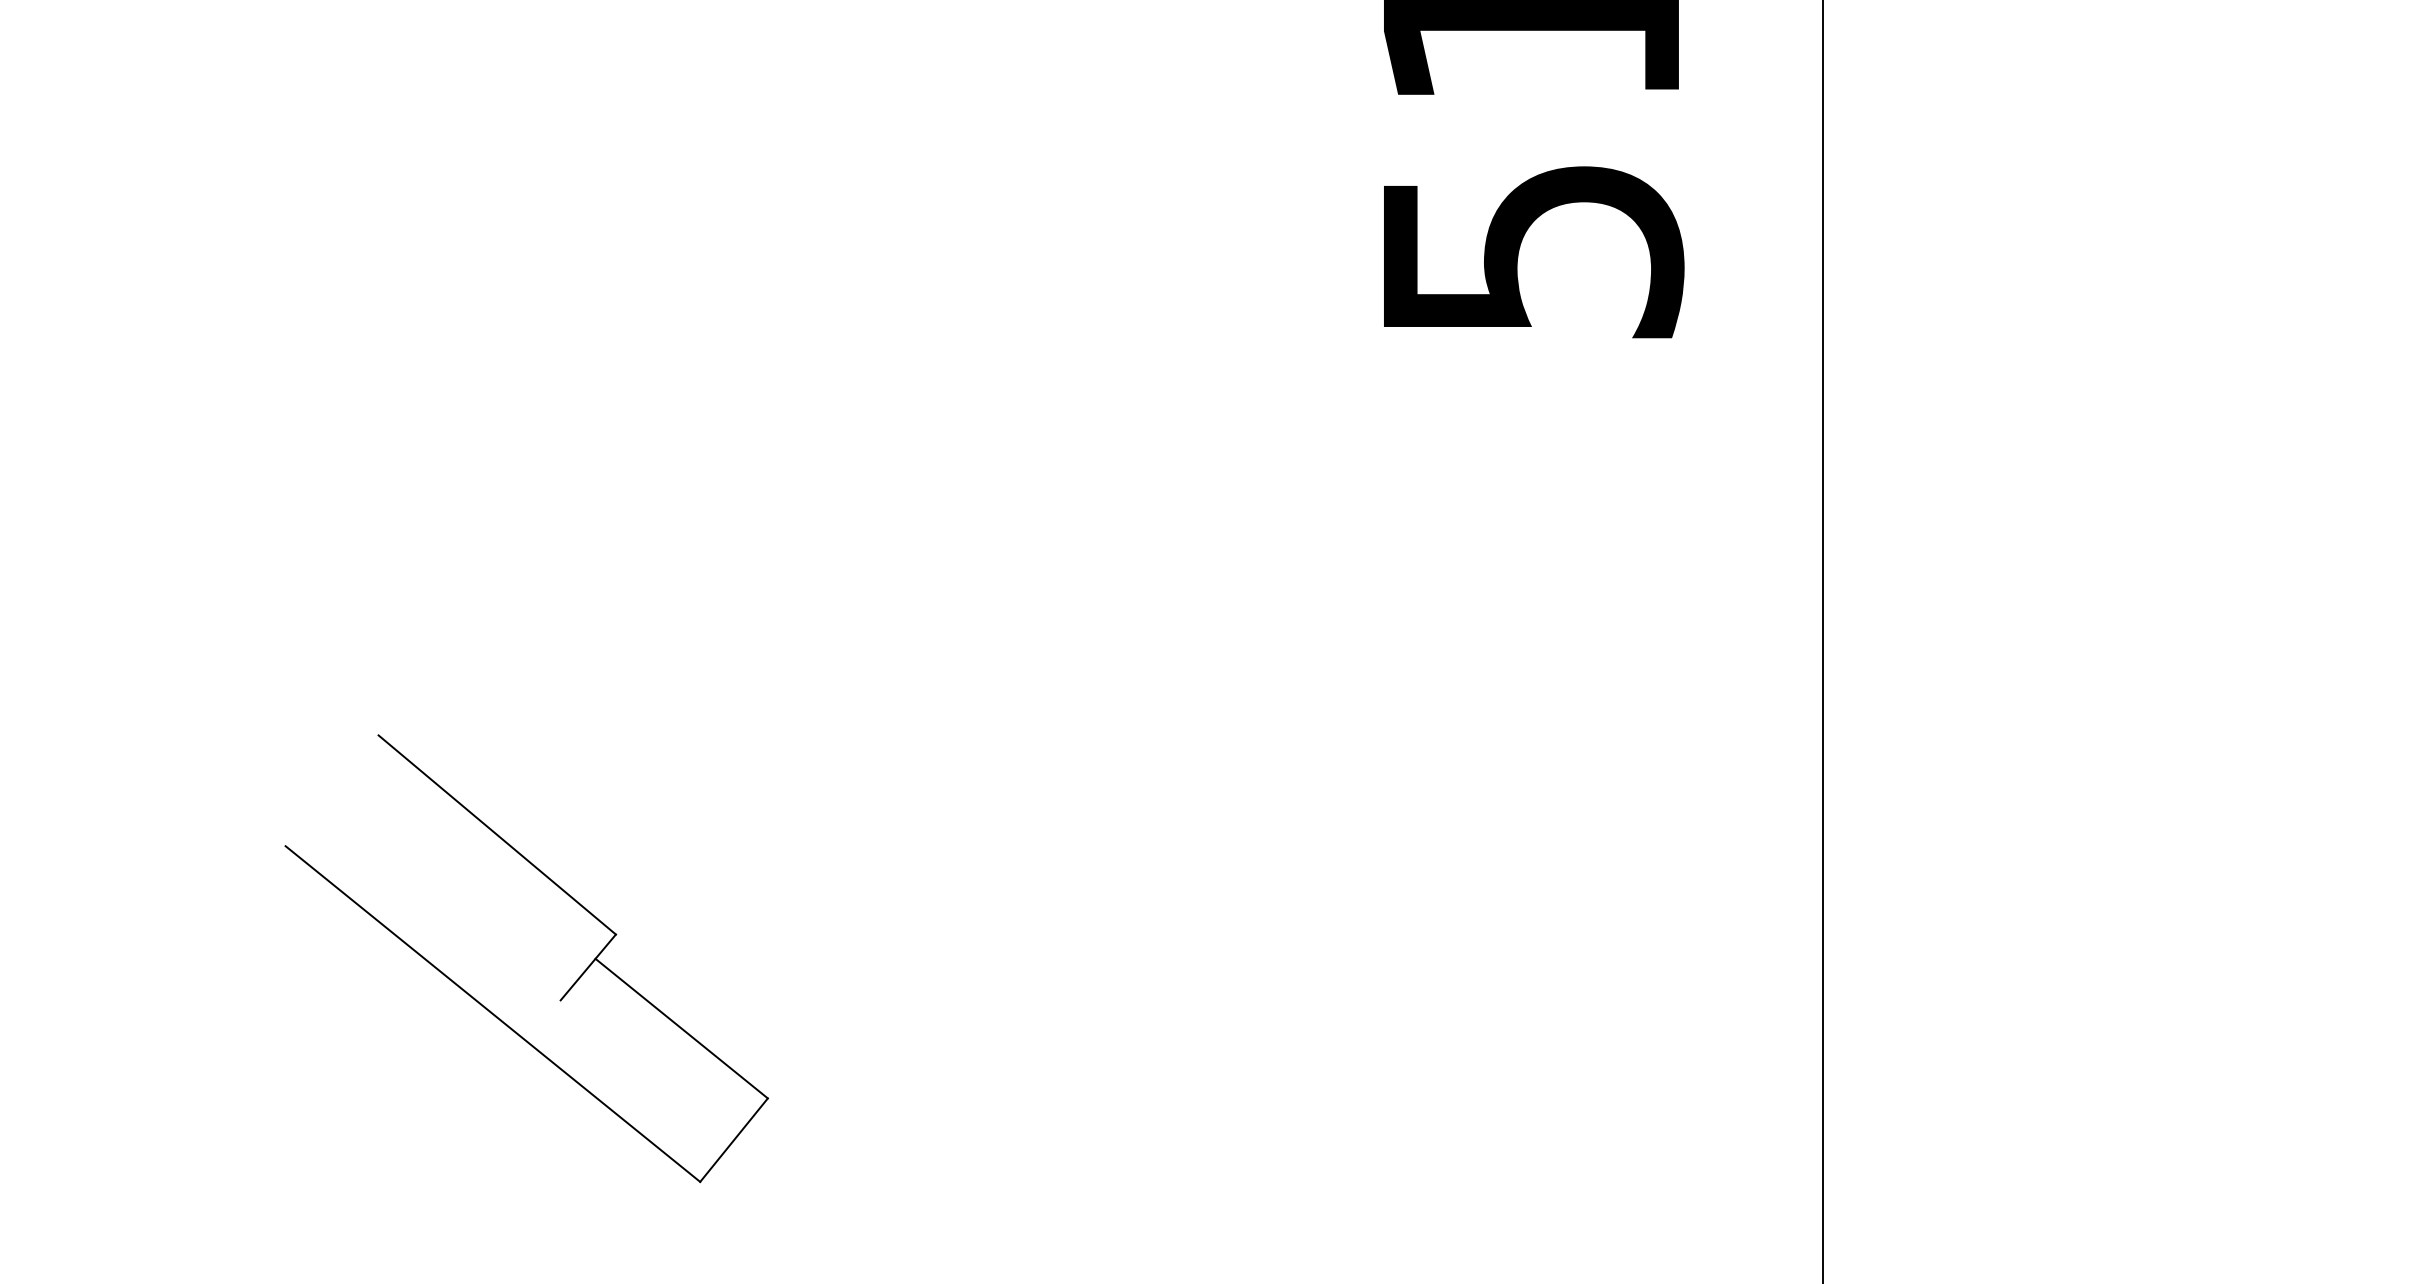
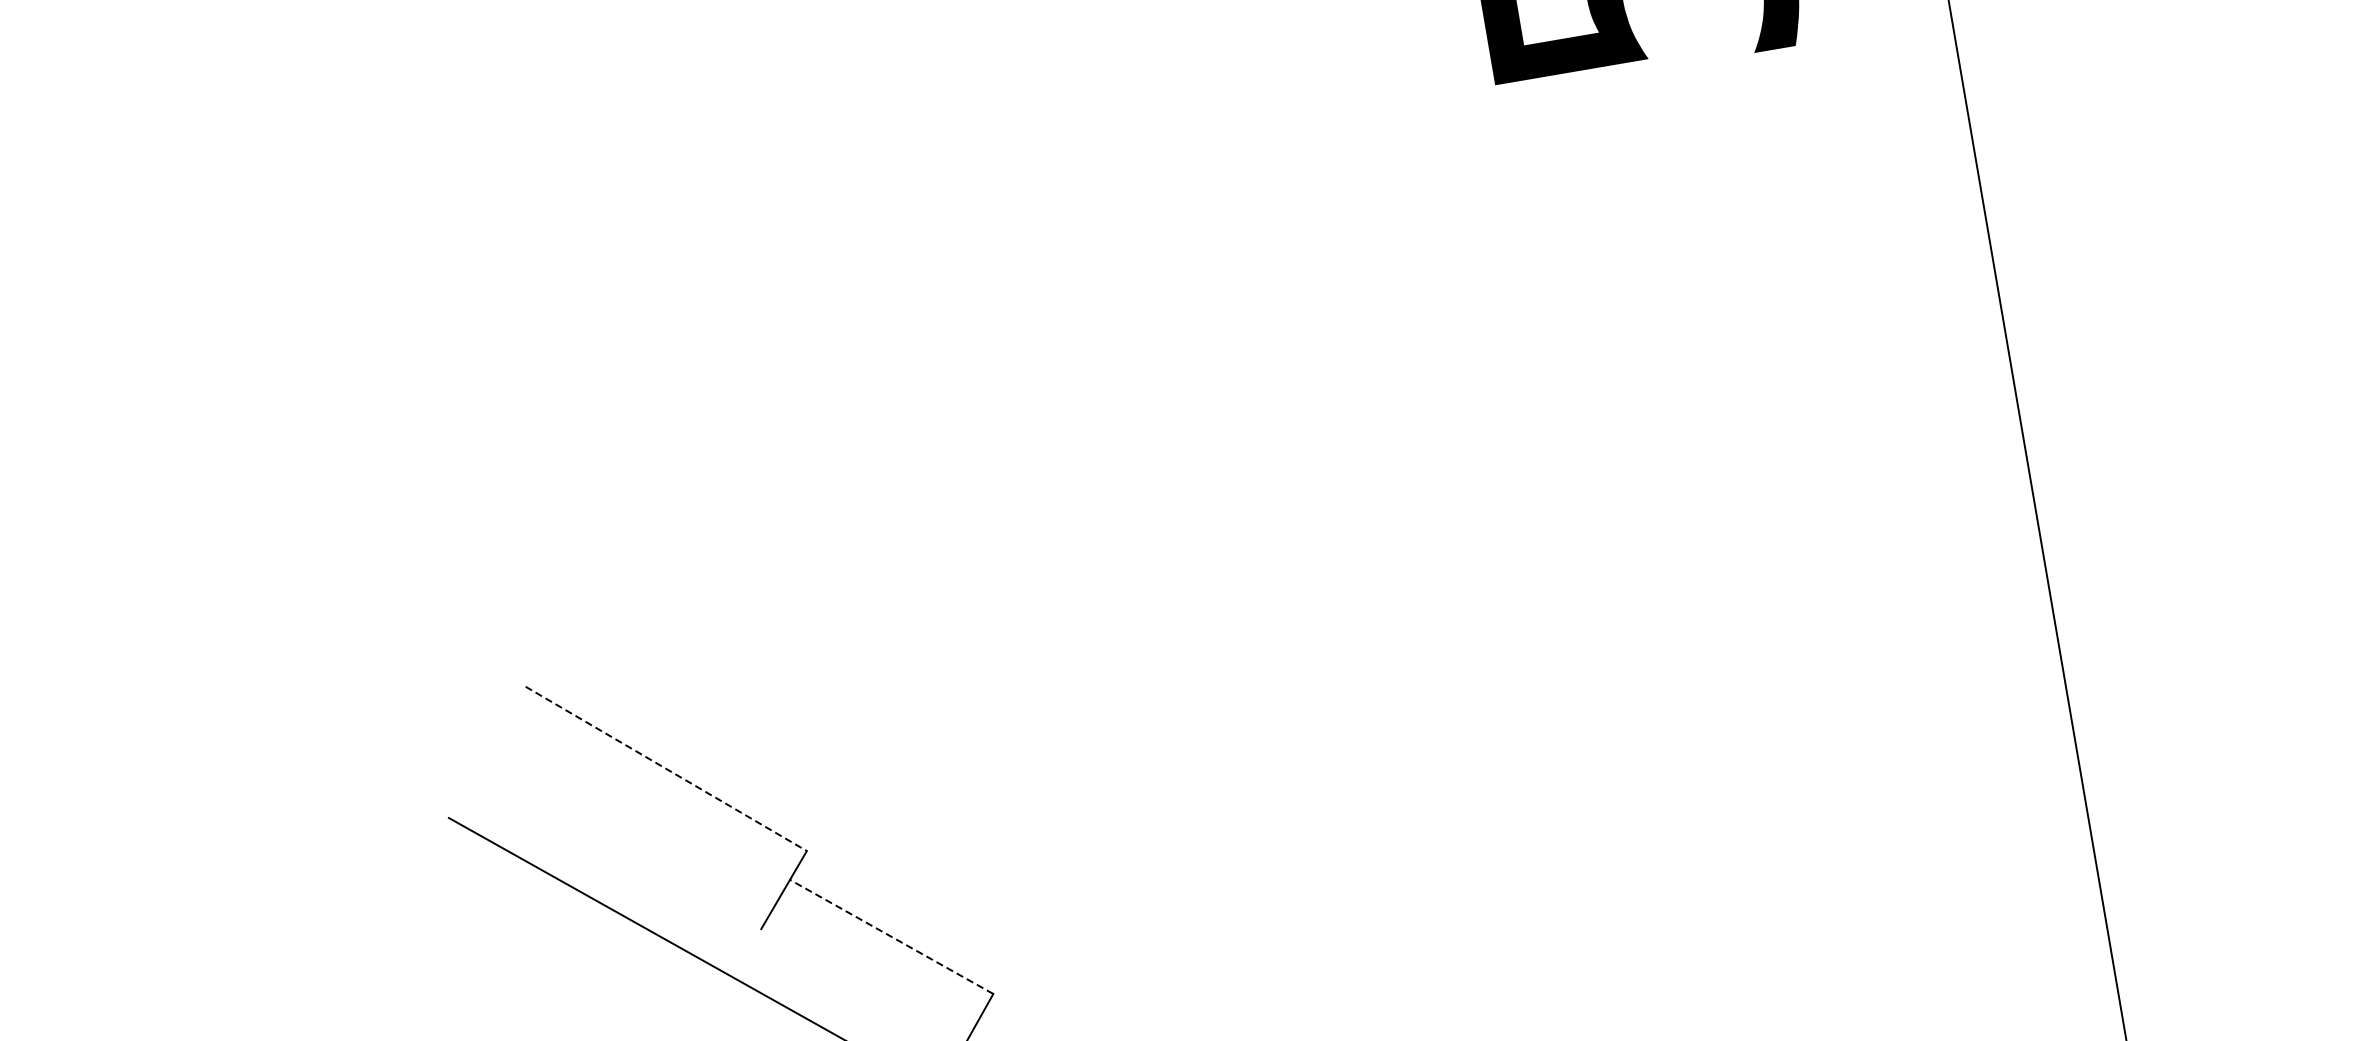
line: (497, 834) -> (666, 768), solid -> dashed
line: (681, 1028) -> (891, 936), solid -> dashed

